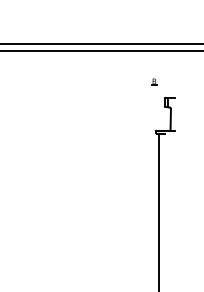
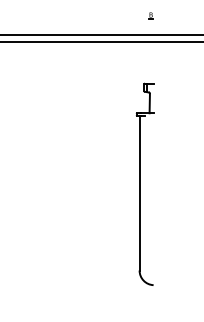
part: (153, 81) -> (150, 15), moved

